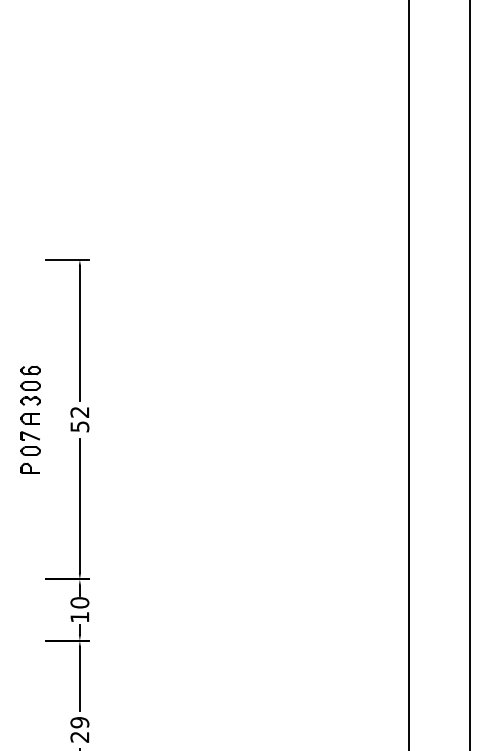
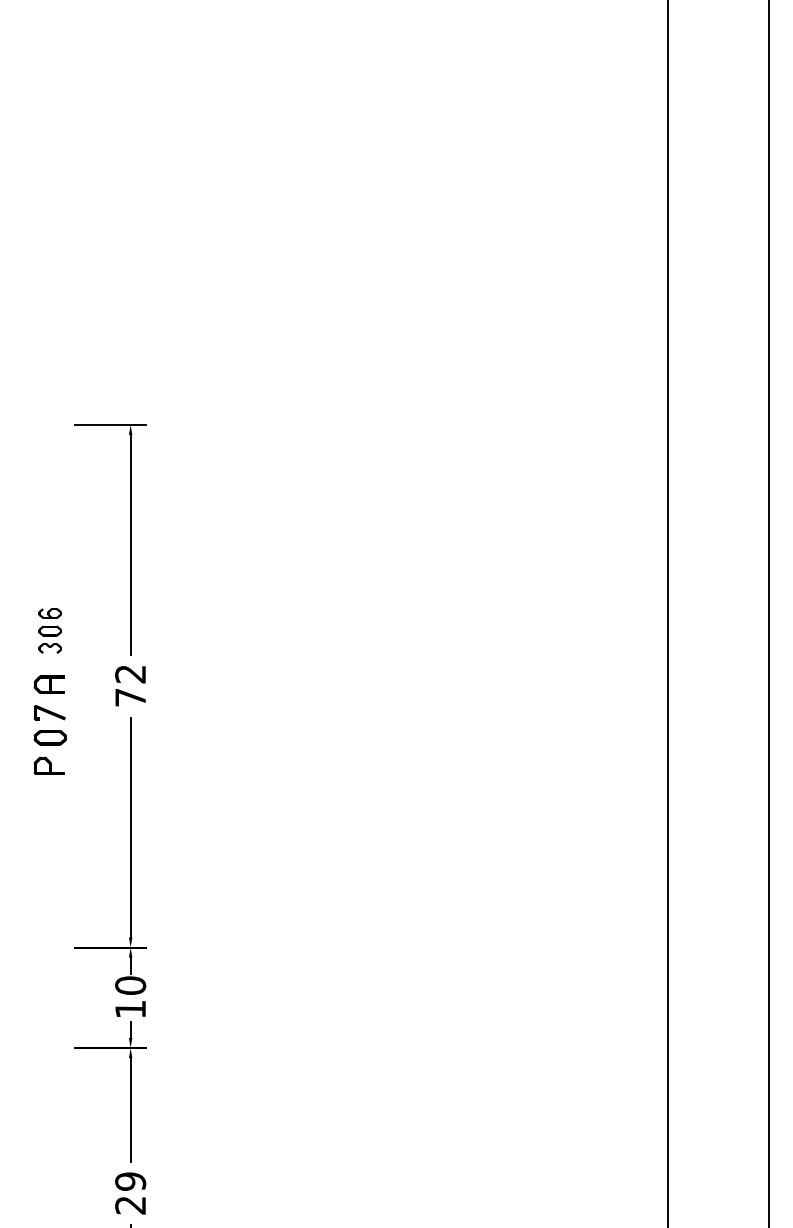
part: (30, 385) -> (49, 630), size x0.7
text: (79, 426) -> (129, 697), 52 -> 72

